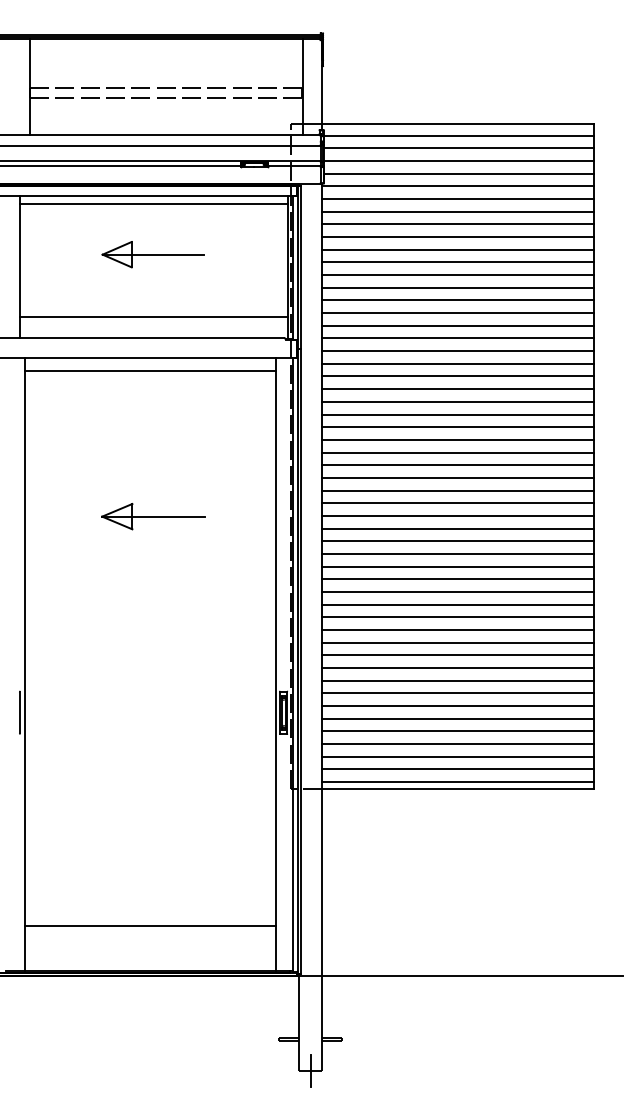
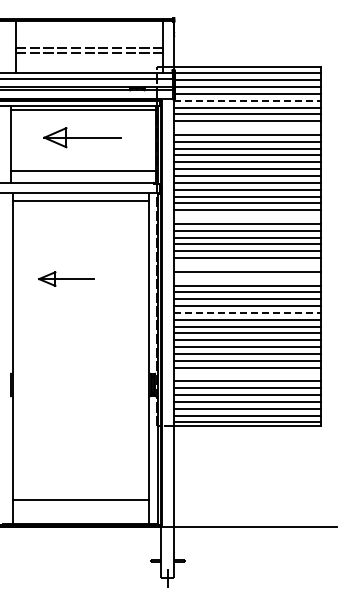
line: (458, 185) -> (247, 100), solid -> dashed
line: (458, 237) -> (247, 128), removed
part: (152, 254) -> (82, 137), size x1.4
line: (458, 402) -> (247, 217), removed
line: (458, 491) -> (247, 265), removed
part: (152, 515) -> (66, 278), moved
line: (458, 515) -> (247, 278), removed
line: (458, 578) -> (247, 312), solid -> dashed
line: (458, 693) -> (247, 374), removed

